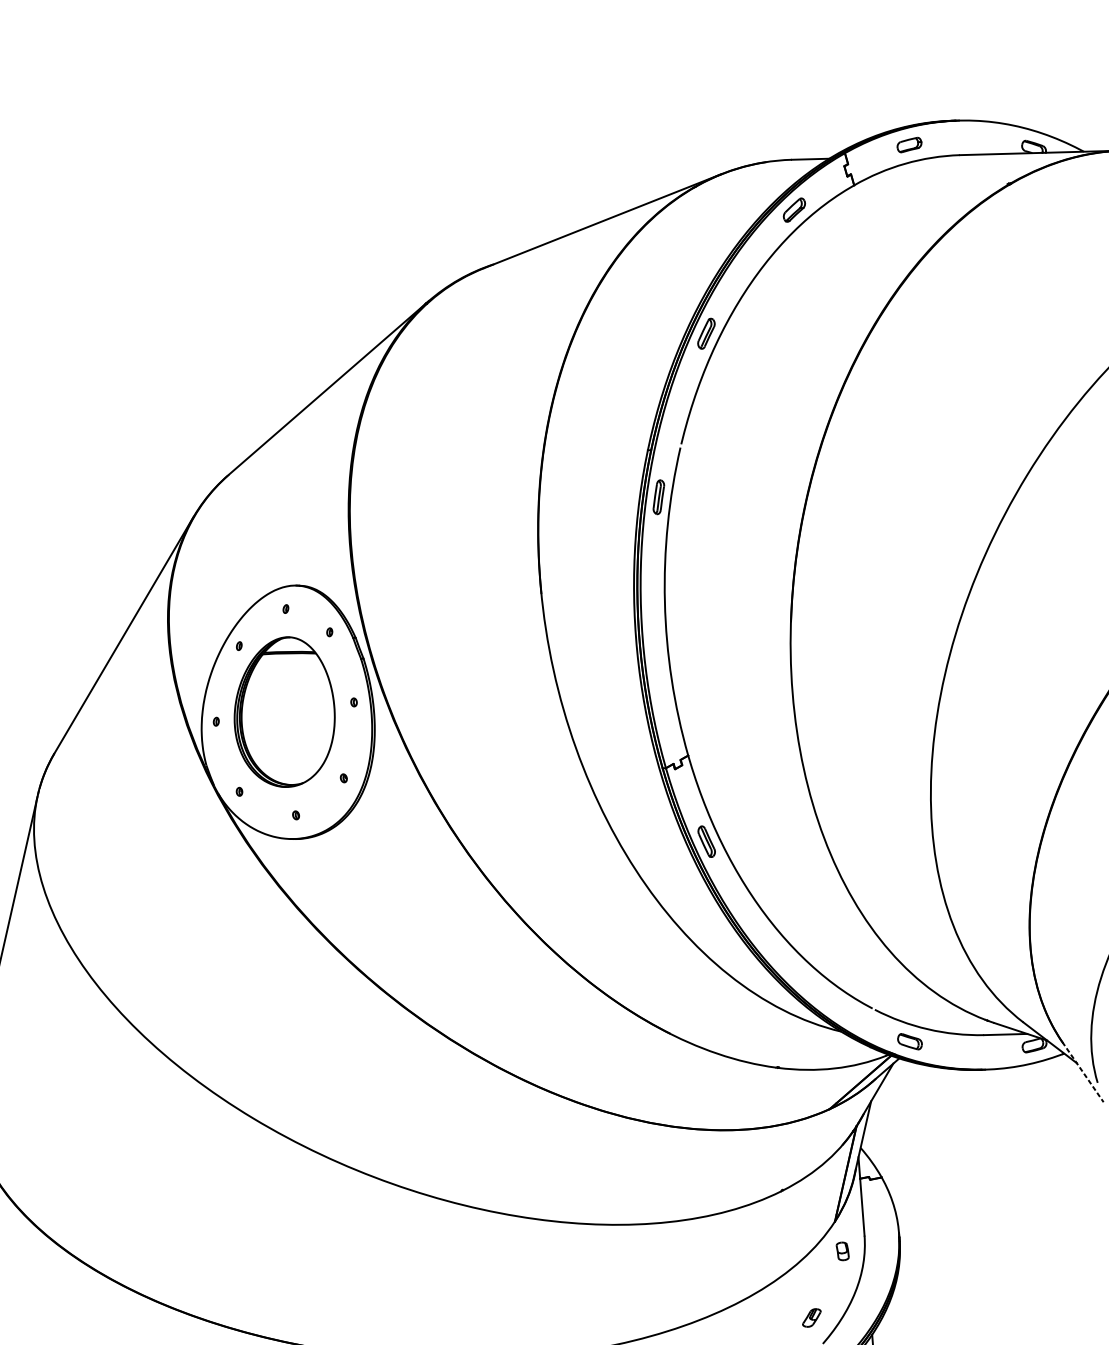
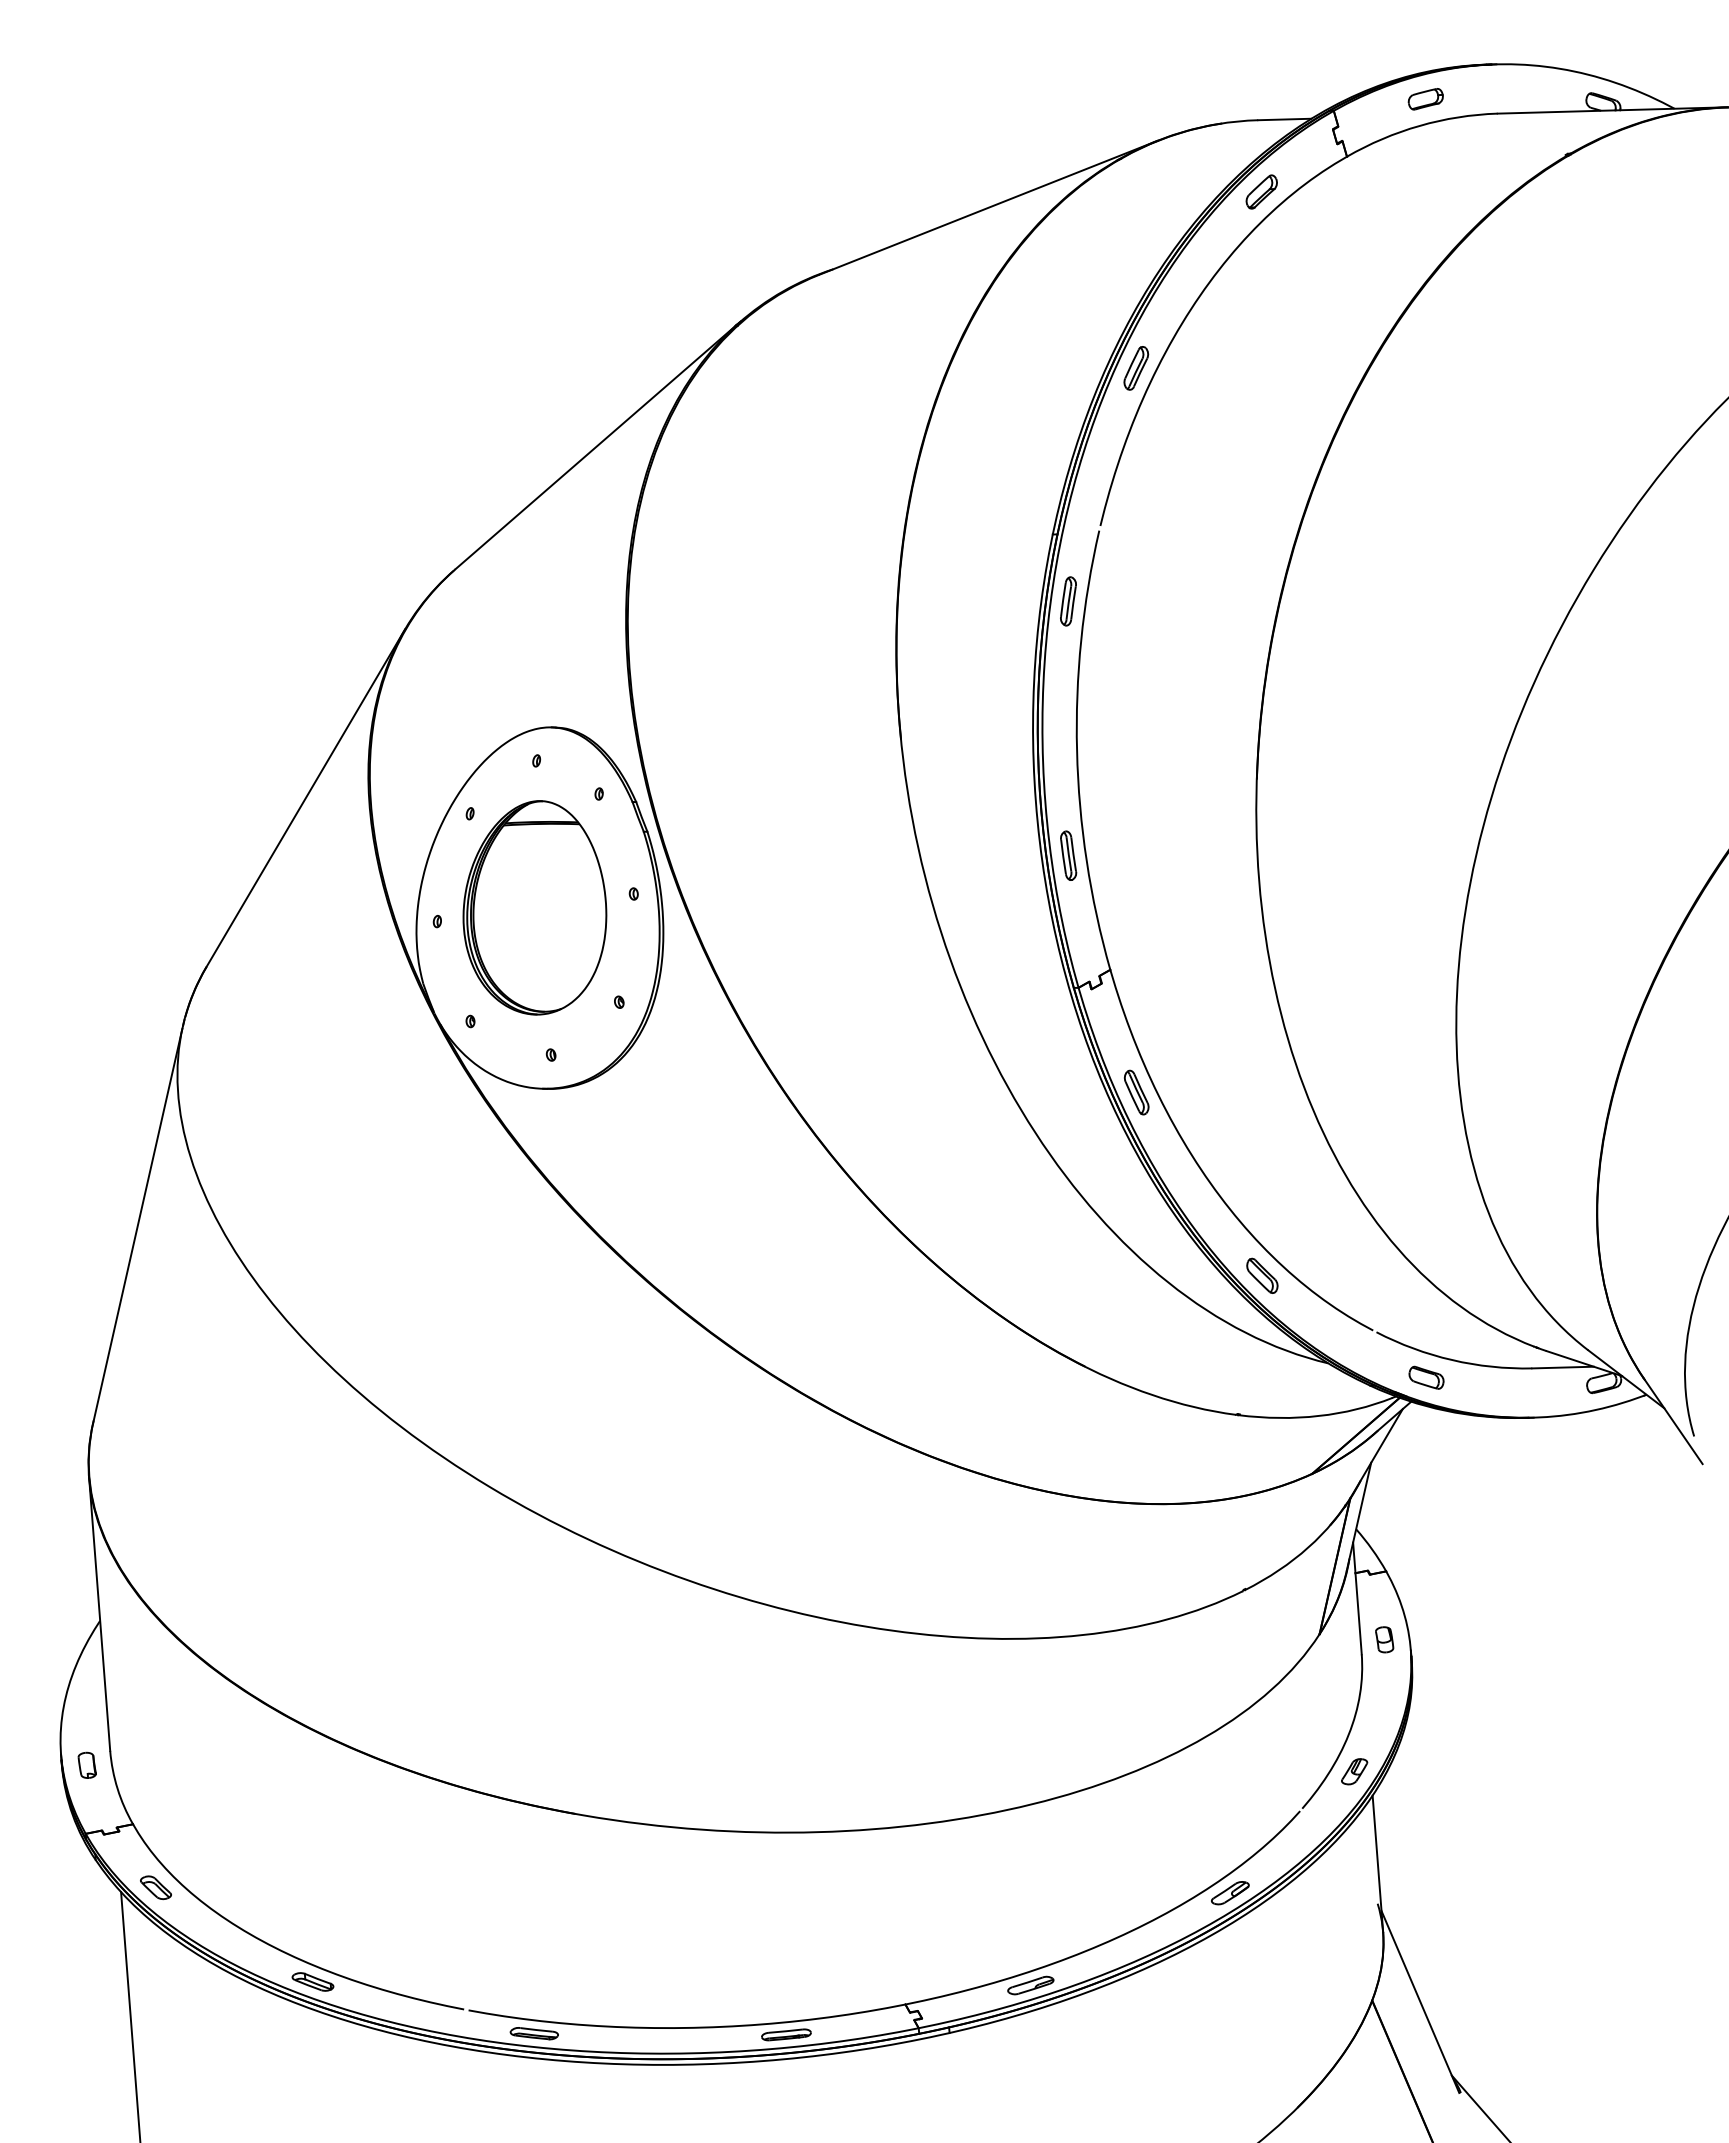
part: (658, 675) -> (1068, 855), added
part: (794, 969) -> (1262, 1275), added
line: (1083, 1072) -> (1673, 1421), dashed -> solid
part: (842, 1251) -> (1384, 1639), moved
part: (811, 1317) -> (1354, 1771), moved

